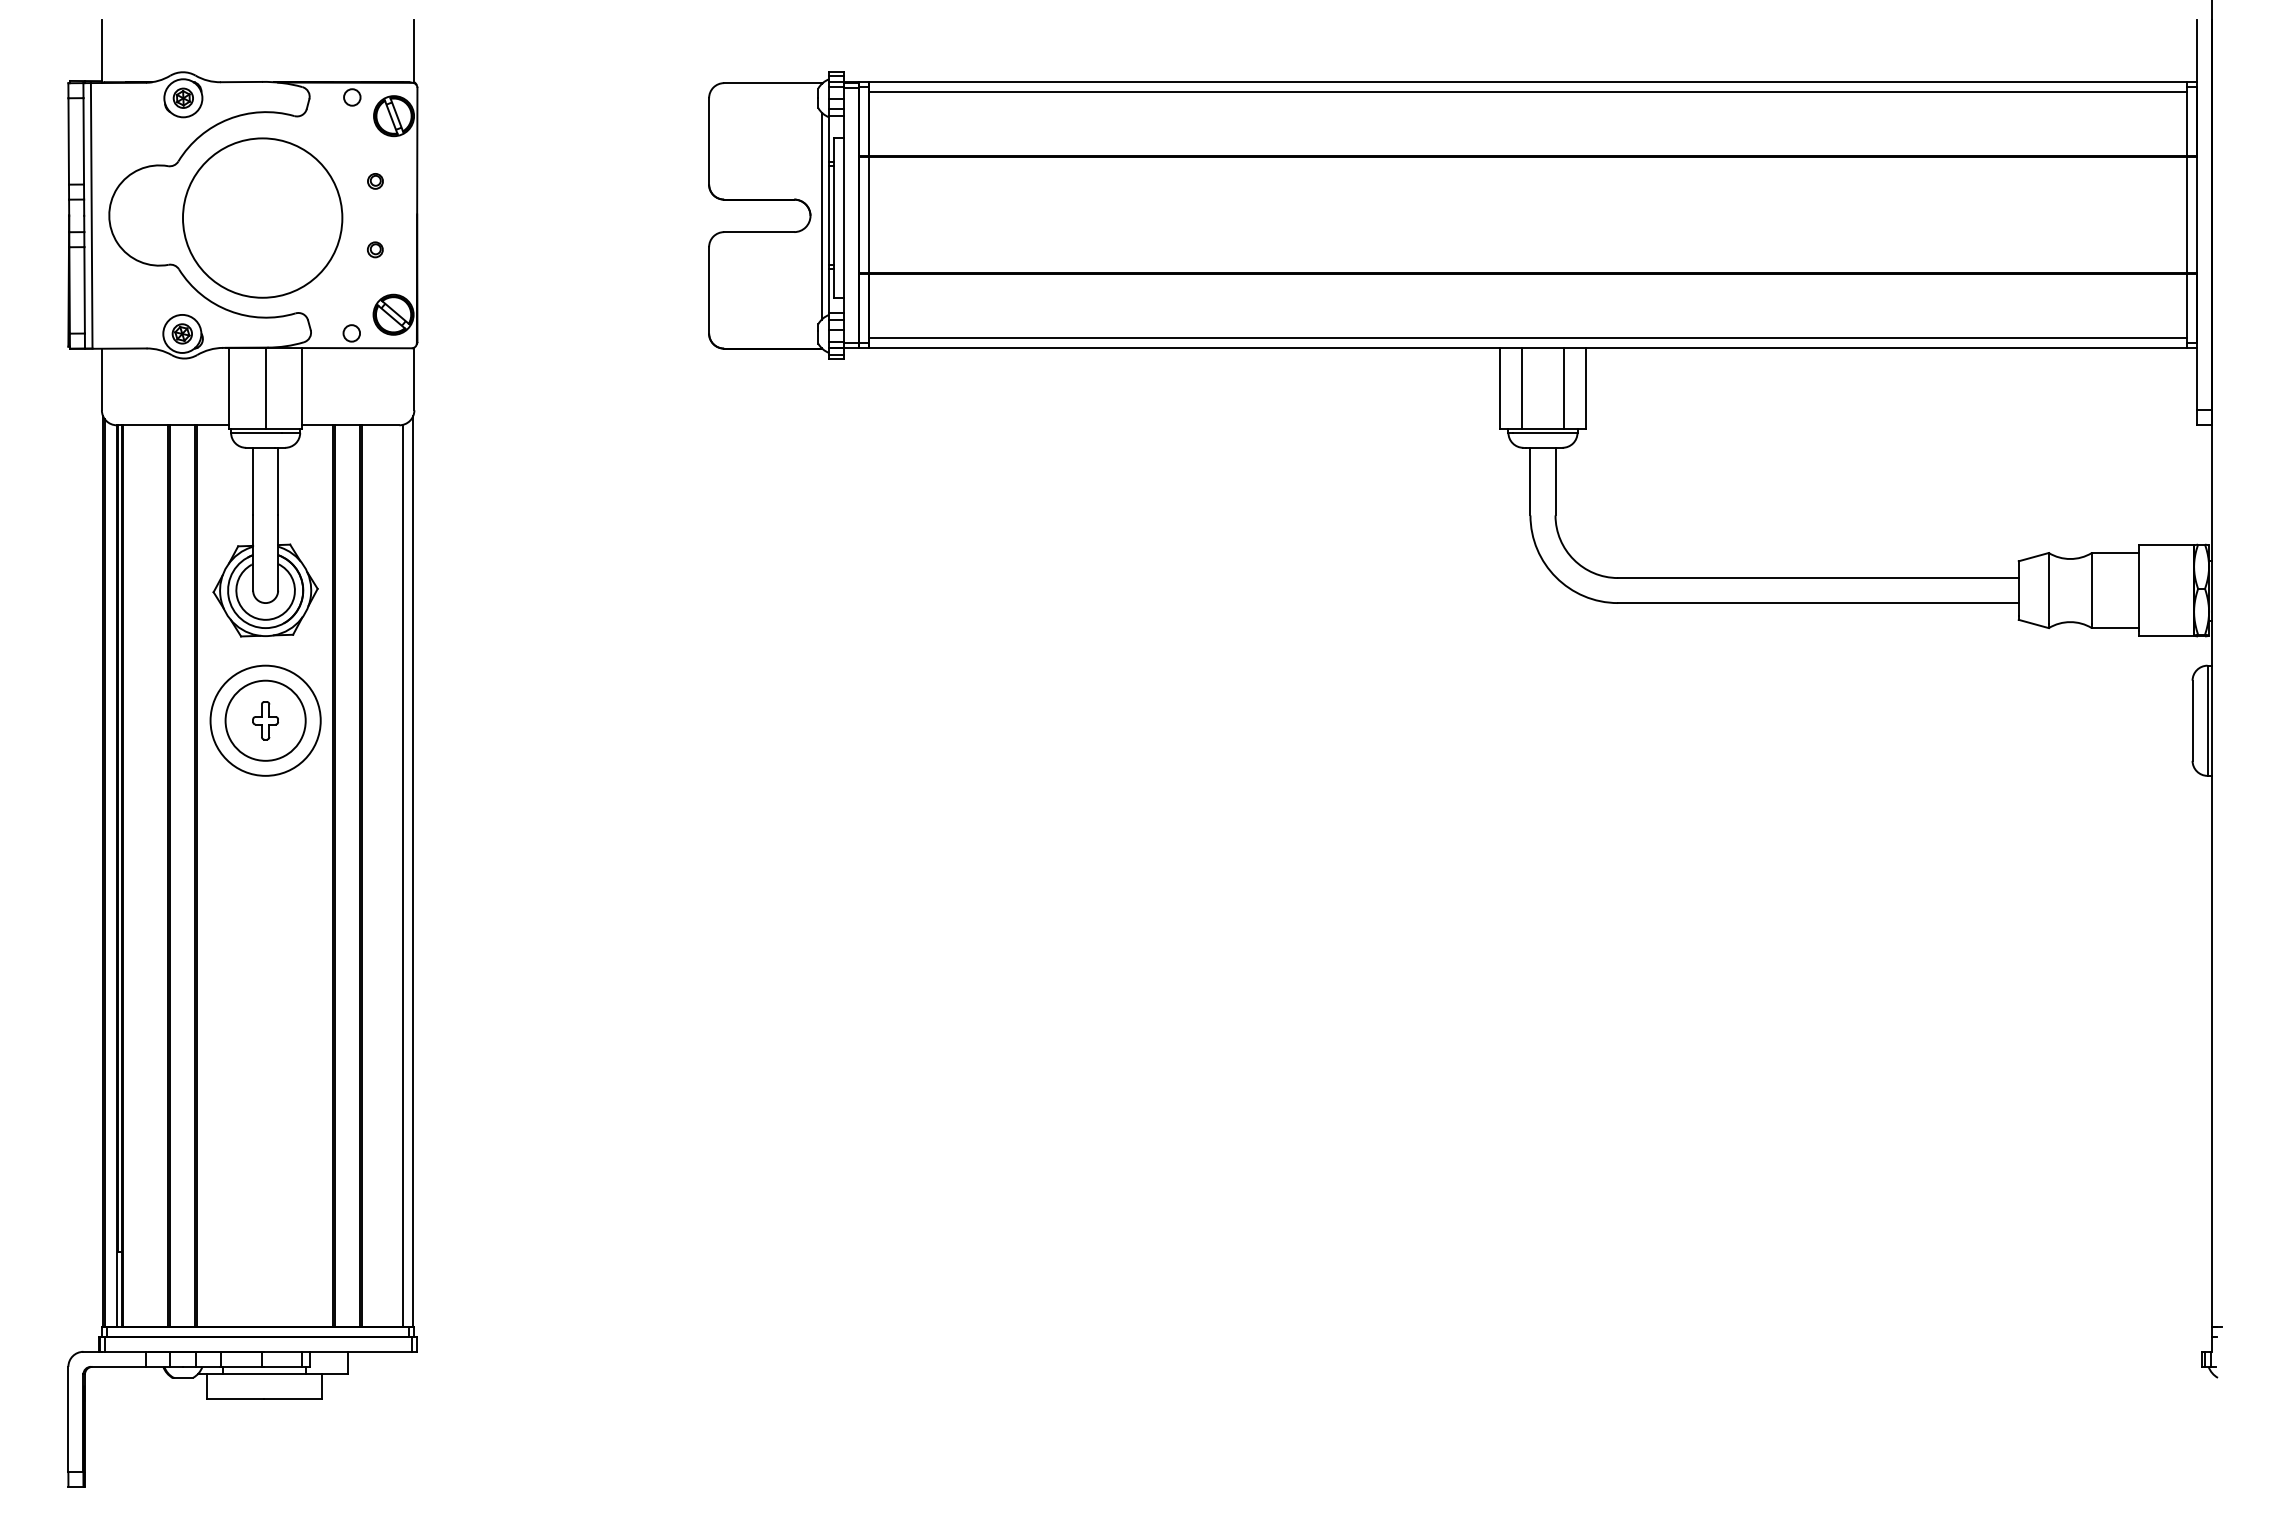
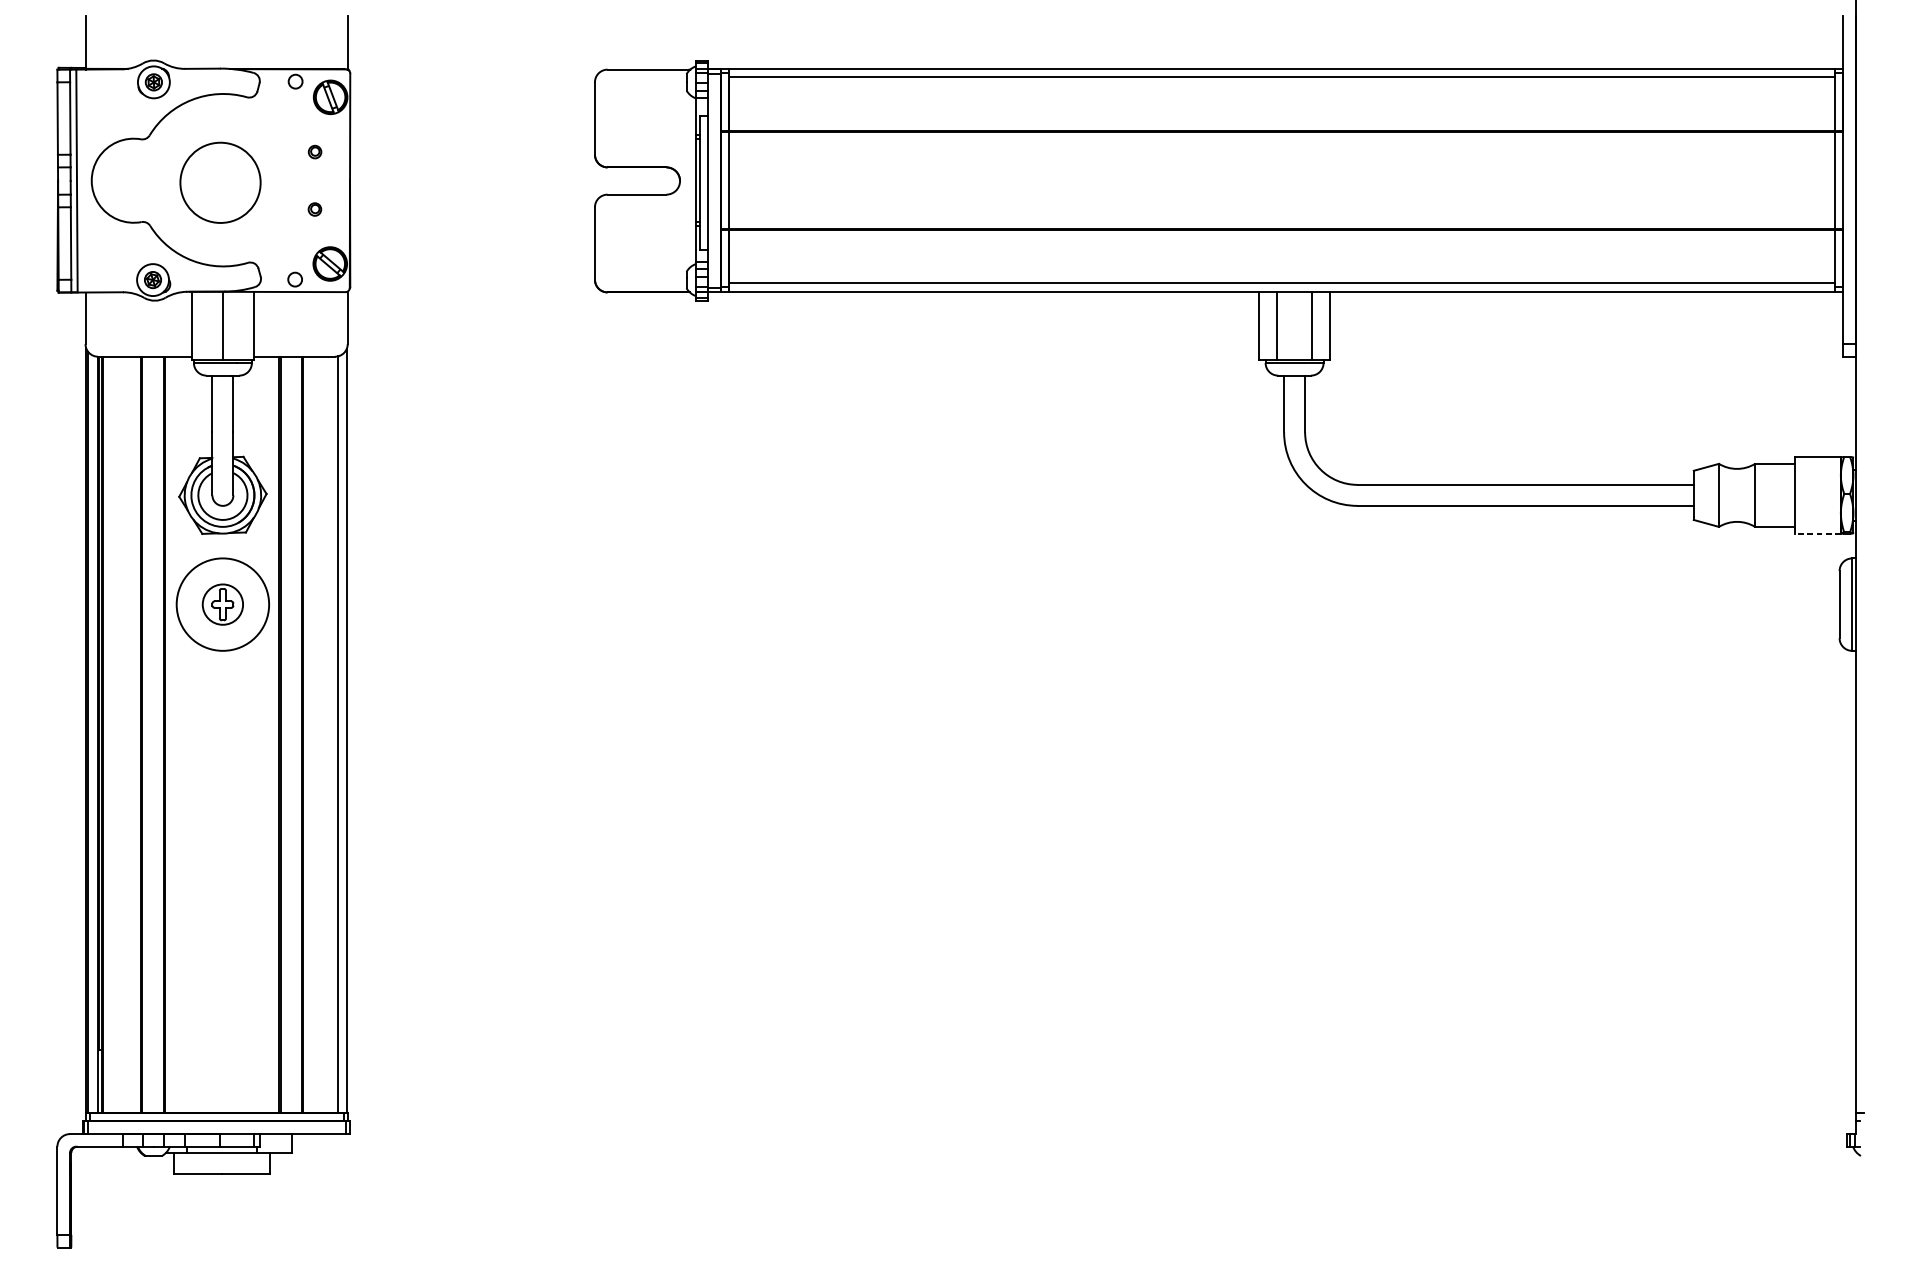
line: (821, 215) -> (689, 180), removed
circle: (262, 217) -> (220, 182), size x0.6
line: (2166, 636) -> (1817, 533), solid -> dashed
circle: (265, 720) -> (222, 604), size x0.6

